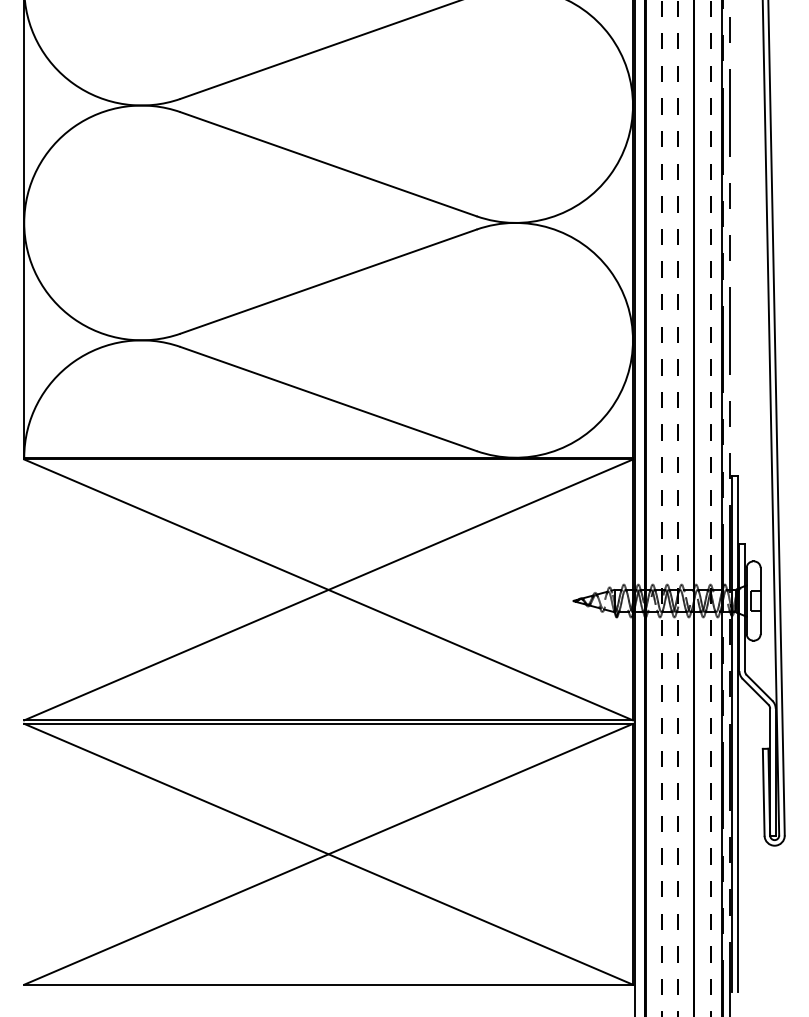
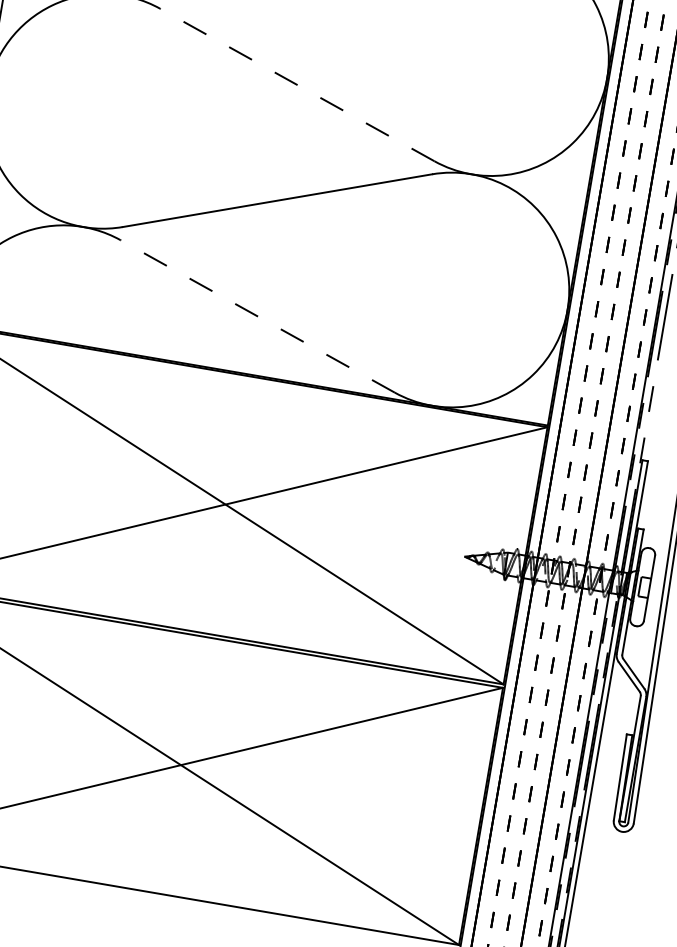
line: (328, 164) -> (297, 85), solid -> dashed
line: (328, 399) -> (257, 316), solid -> dashed

